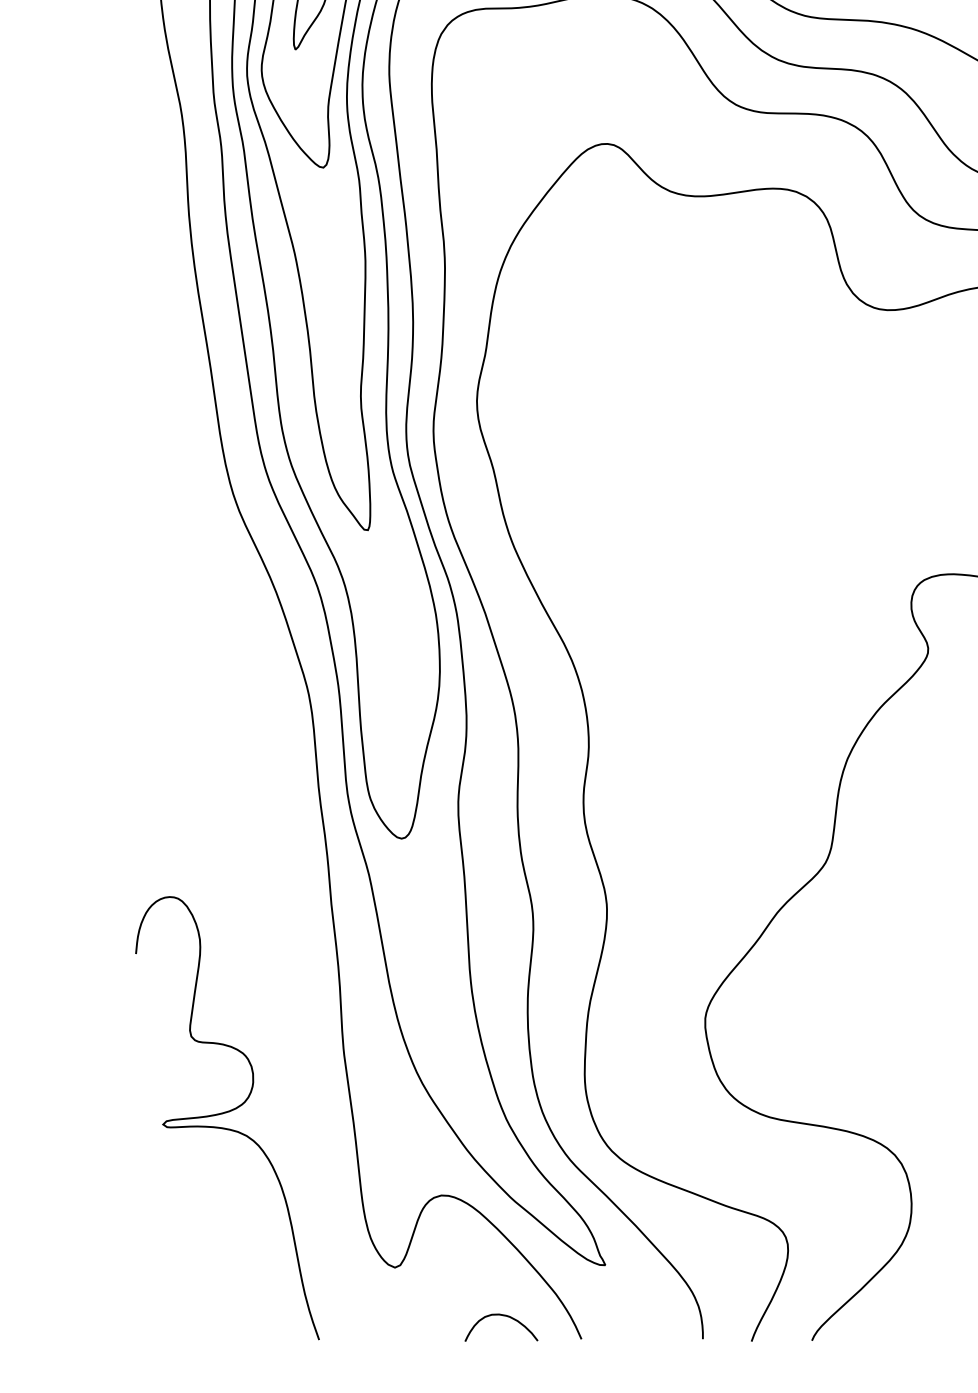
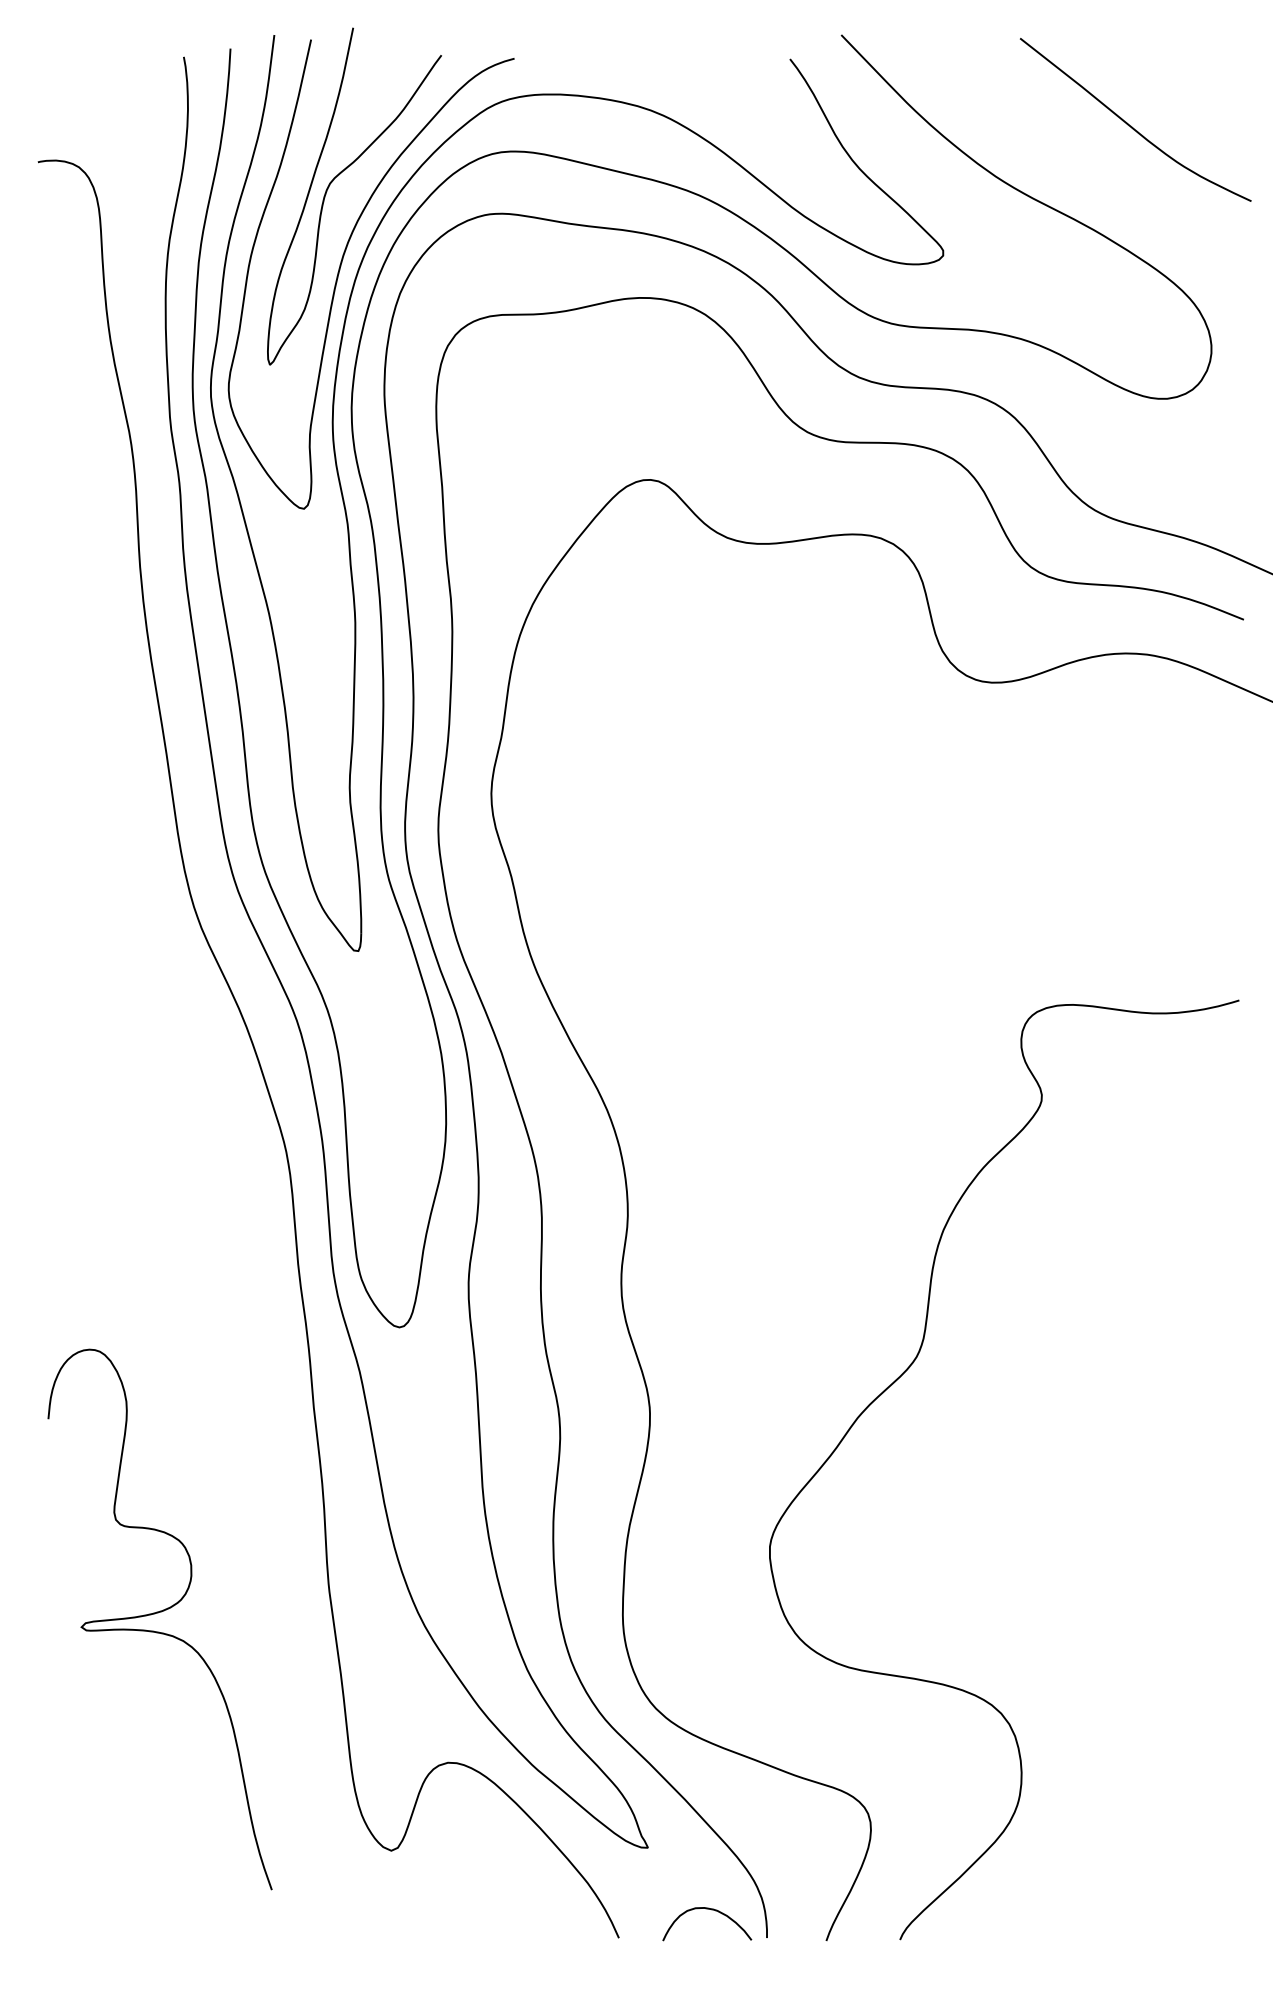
curve: (226, 1113) -> (158, 1613), moved
curve: (504, 1316) -> (711, 1910), moved

